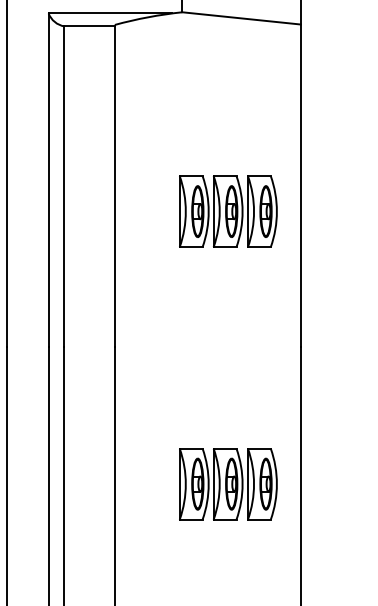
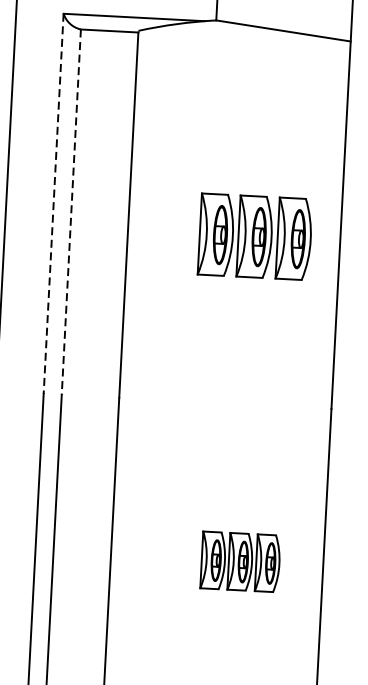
line: (48, 179) -> (53, 203), solid -> dashed
line: (64, 186) -> (71, 212), solid -> dashed
part: (228, 211) -> (255, 236), moved
part: (228, 484) -> (240, 562), size x0.7

